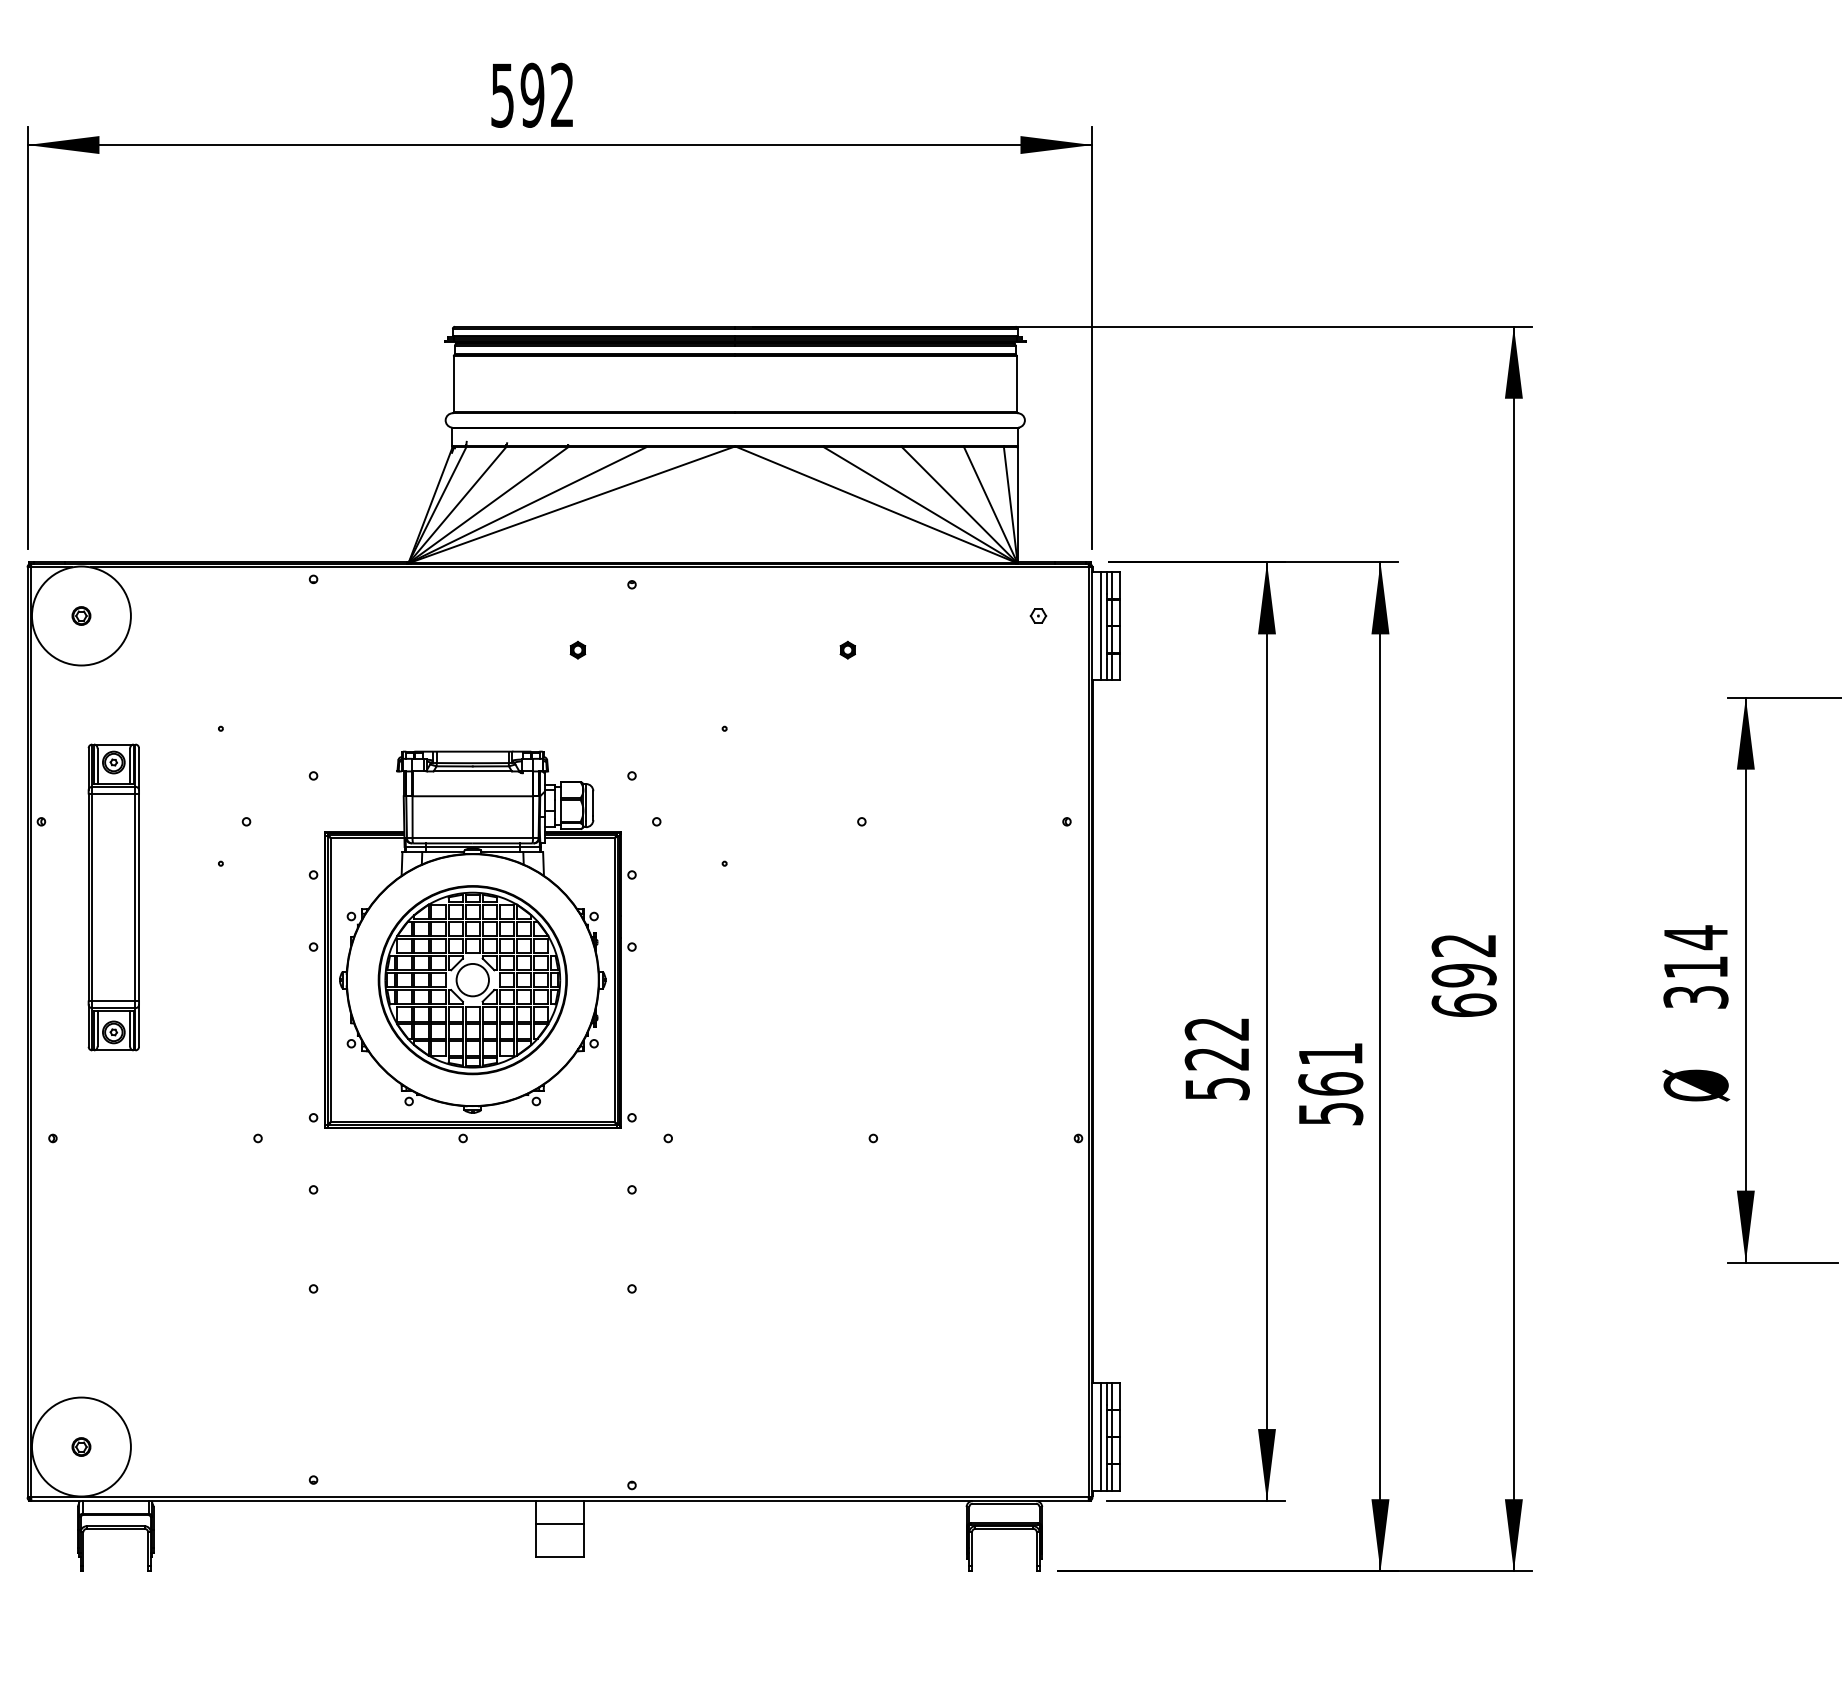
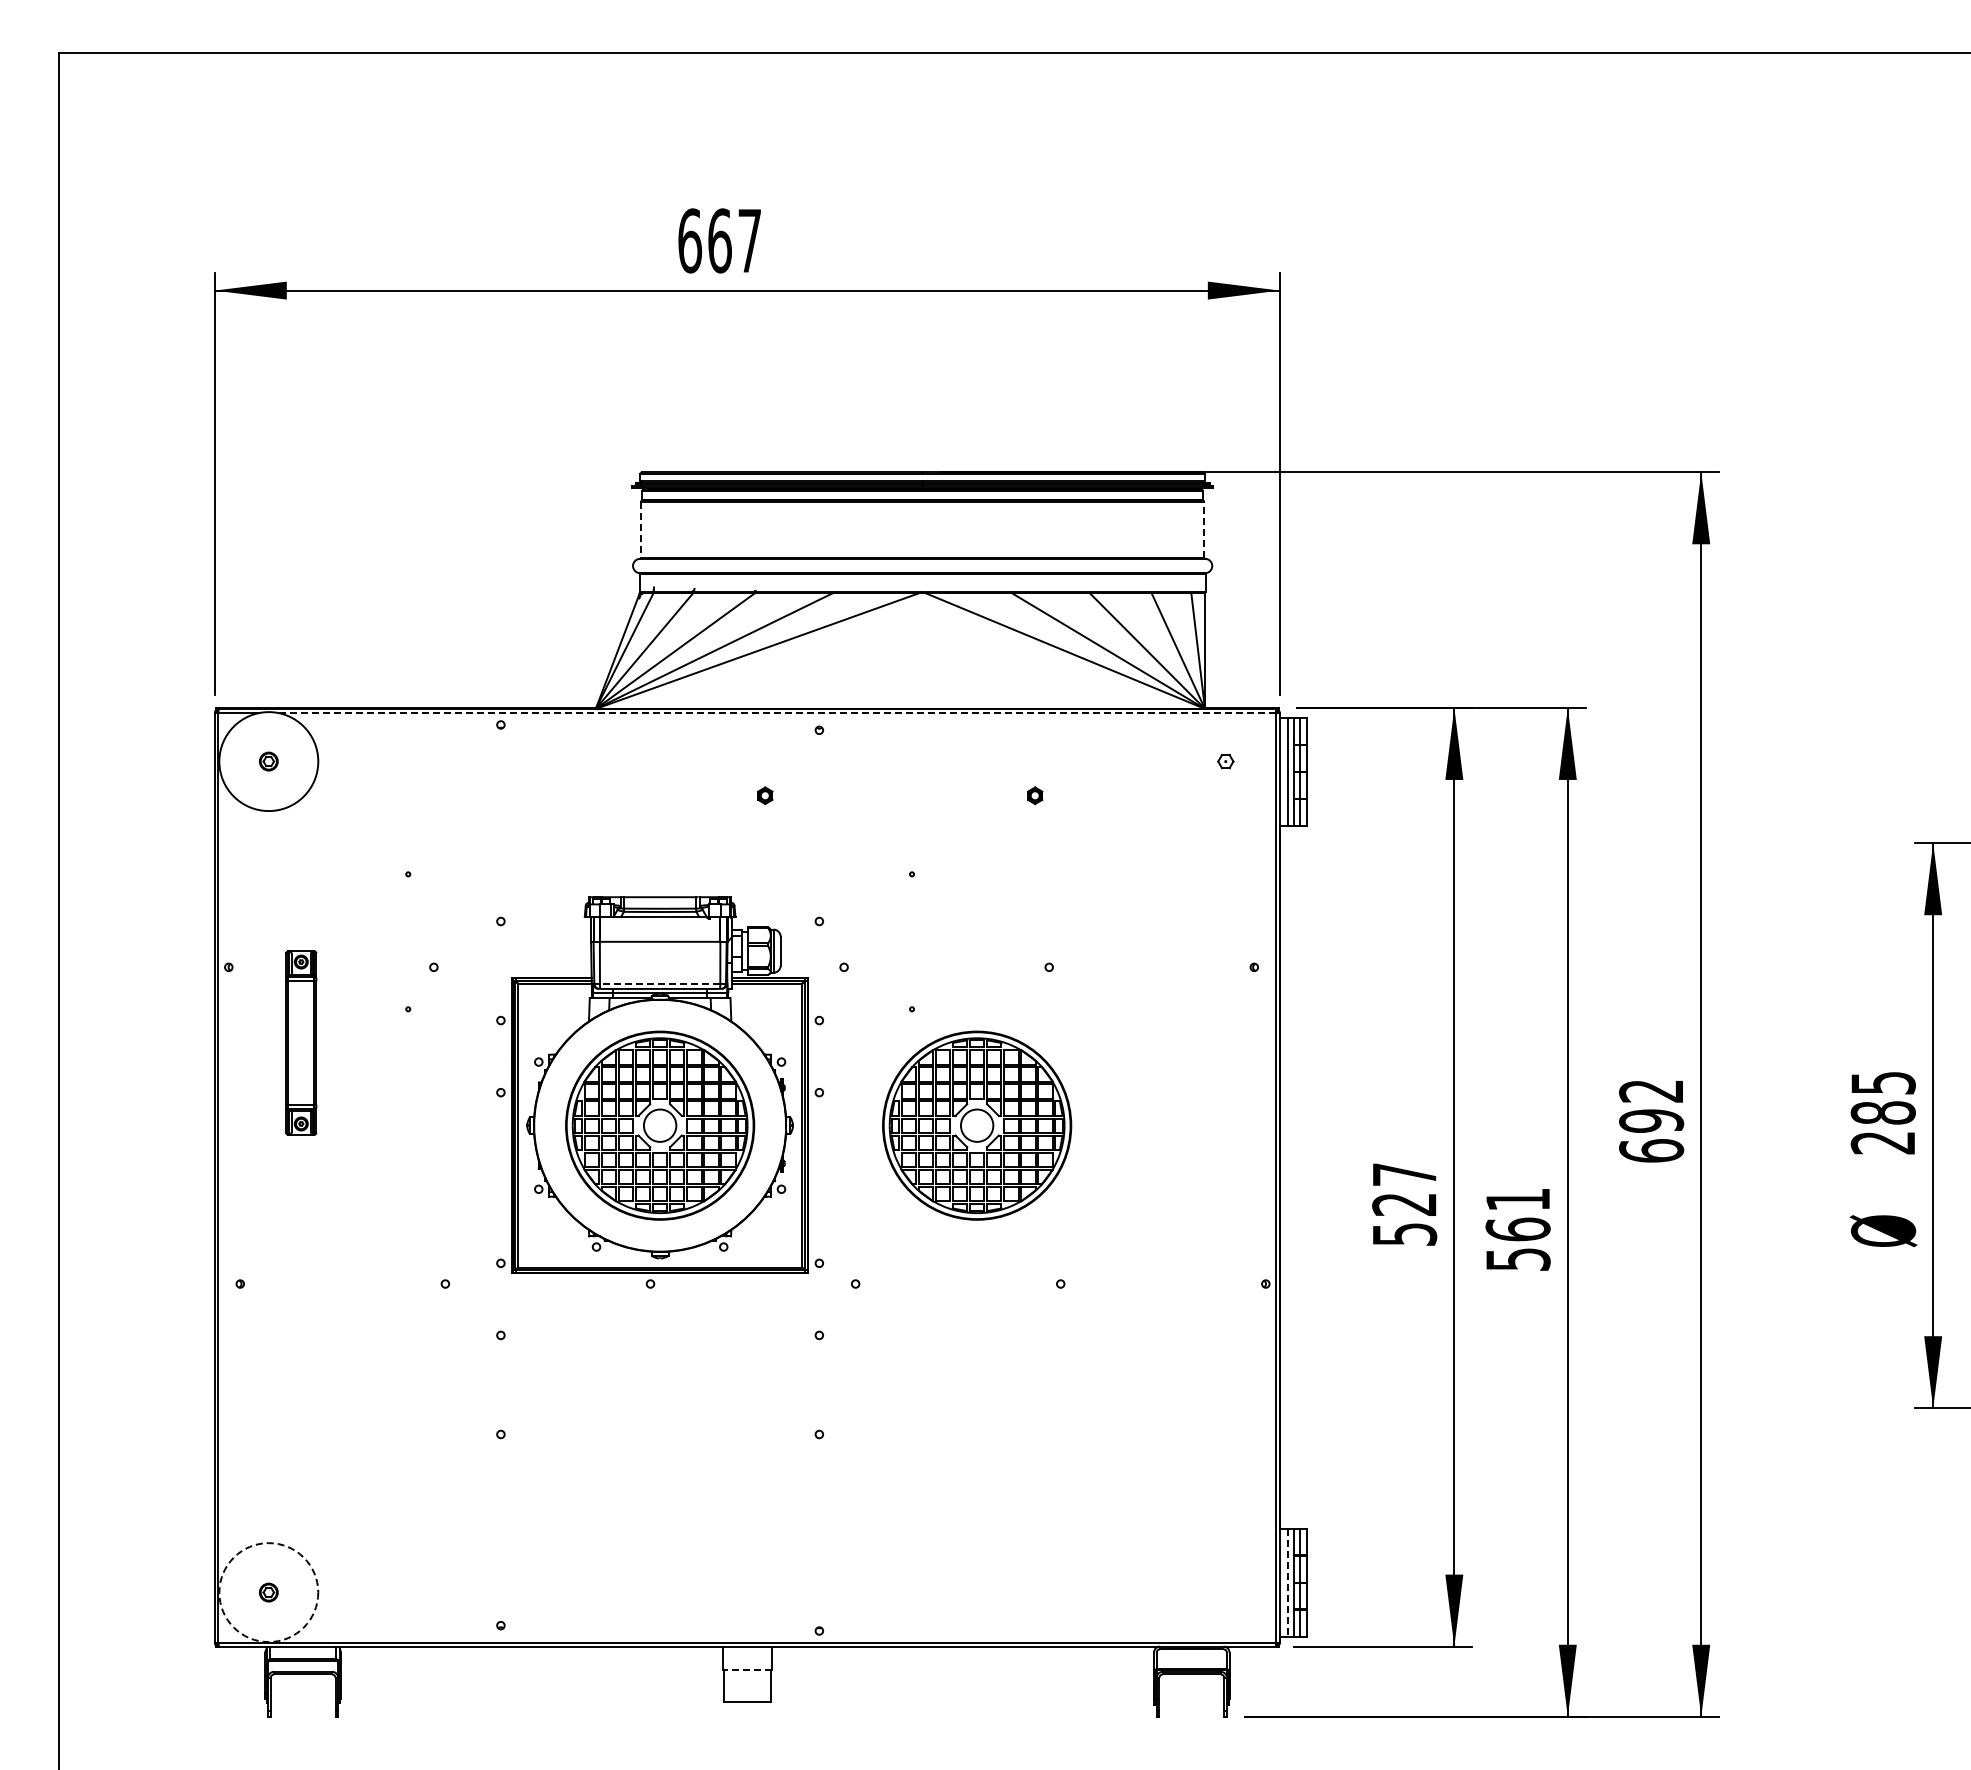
text: (532, 94) -> (719, 240), 592 -> 667
line: (1017, 383) -> (1204, 529), solid -> dashed
line: (454, 384) -> (641, 530), solid -> dashed
line: (590, 567) -> (777, 713), solid -> dashed
line: (472, 837) -> (659, 983), solid -> dashed
part: (114, 896) -> (301, 1042), size x0.6
text: (1695, 966) -> (1882, 1112), 314 -> 285
part: (790, 979) -> (977, 1125), added
text: (1217, 1028) -> (1404, 1174), 522 -> 527
line: (1101, 1436) -> (1288, 1582), solid -> dashed
circle: (81, 1446) -> (268, 1592), solid -> dashed
line: (559, 1523) -> (746, 1669), solid -> dashed

